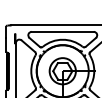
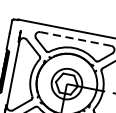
line: (62, 31) -> (75, 38), solid -> dashed

